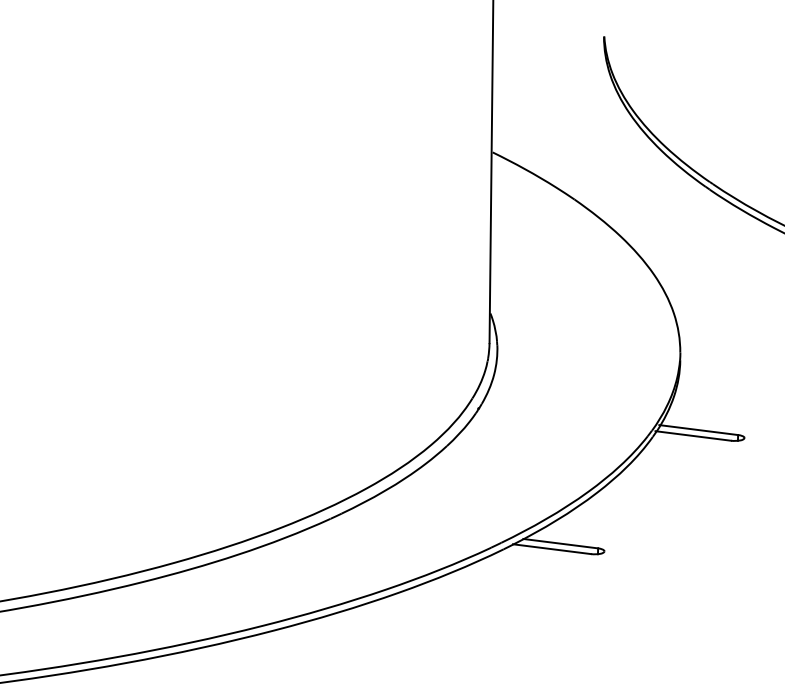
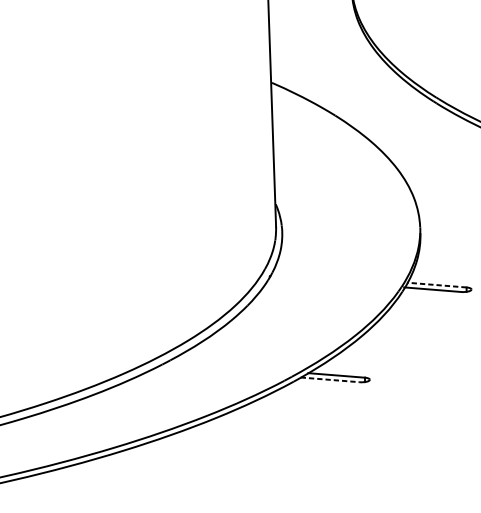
line: (698, 430) -> (436, 285), solid -> dashed
line: (552, 549) -> (330, 380), solid -> dashed

